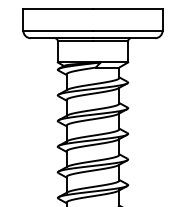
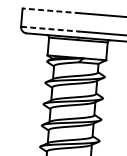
line: (58, 8) -> (51, 10), solid -> dashed
line: (58, 30) -> (50, 28), solid -> dashed

